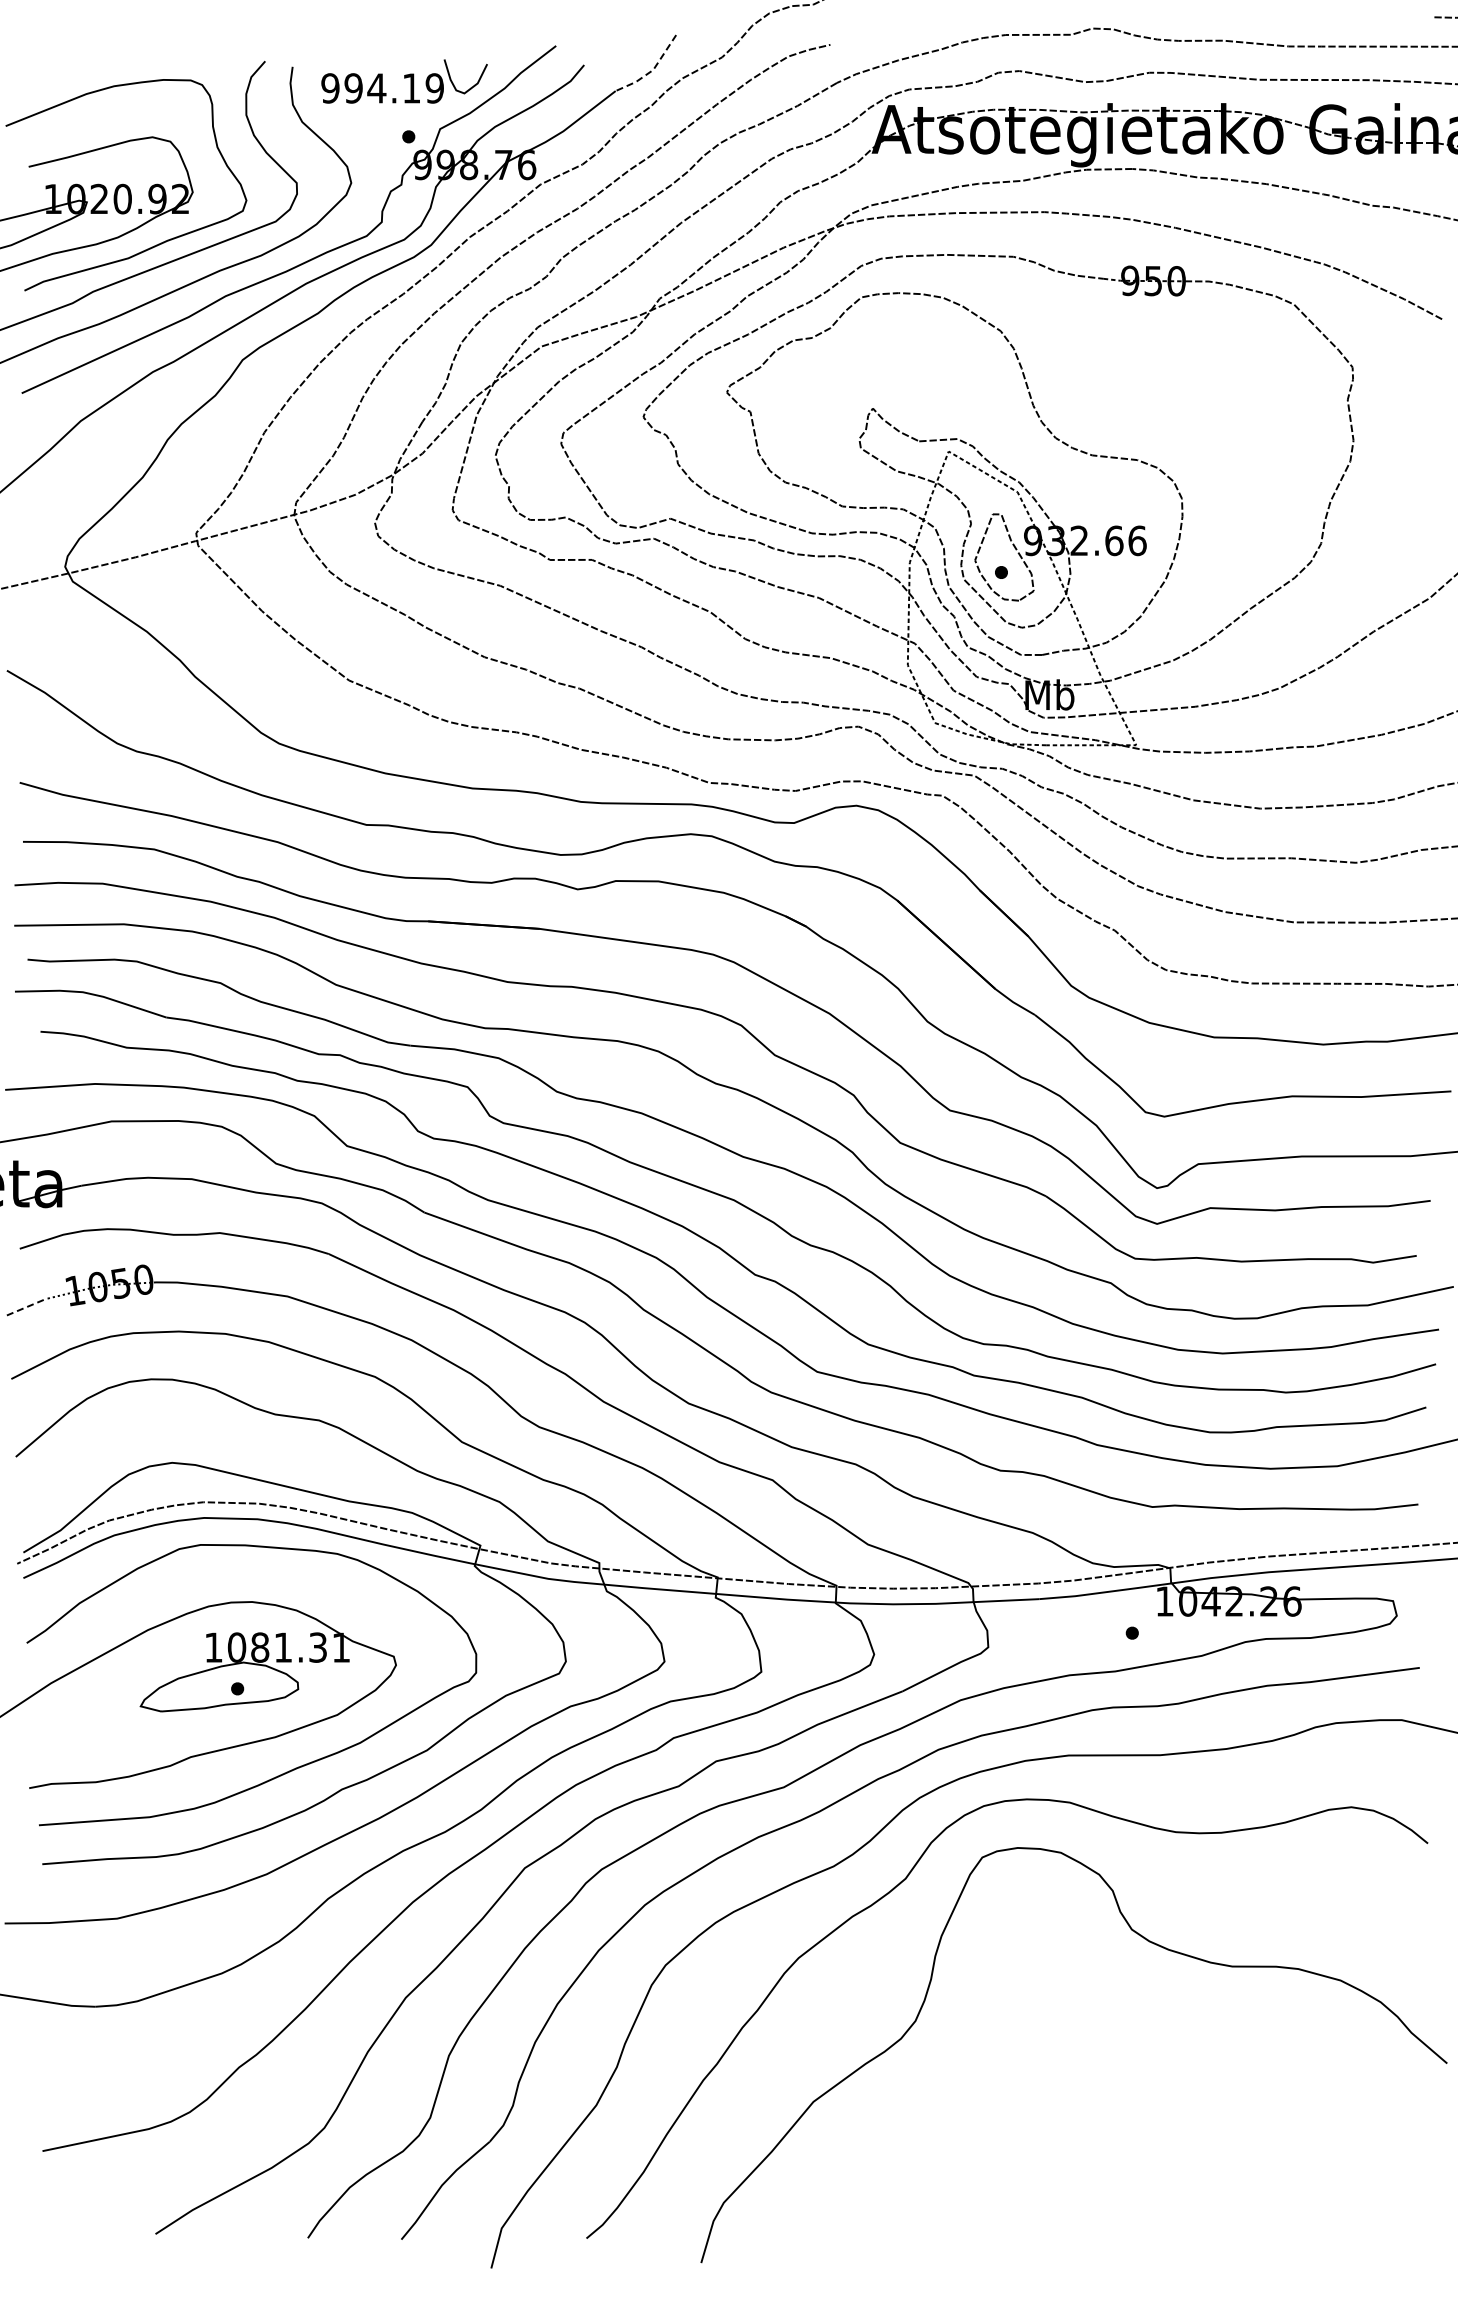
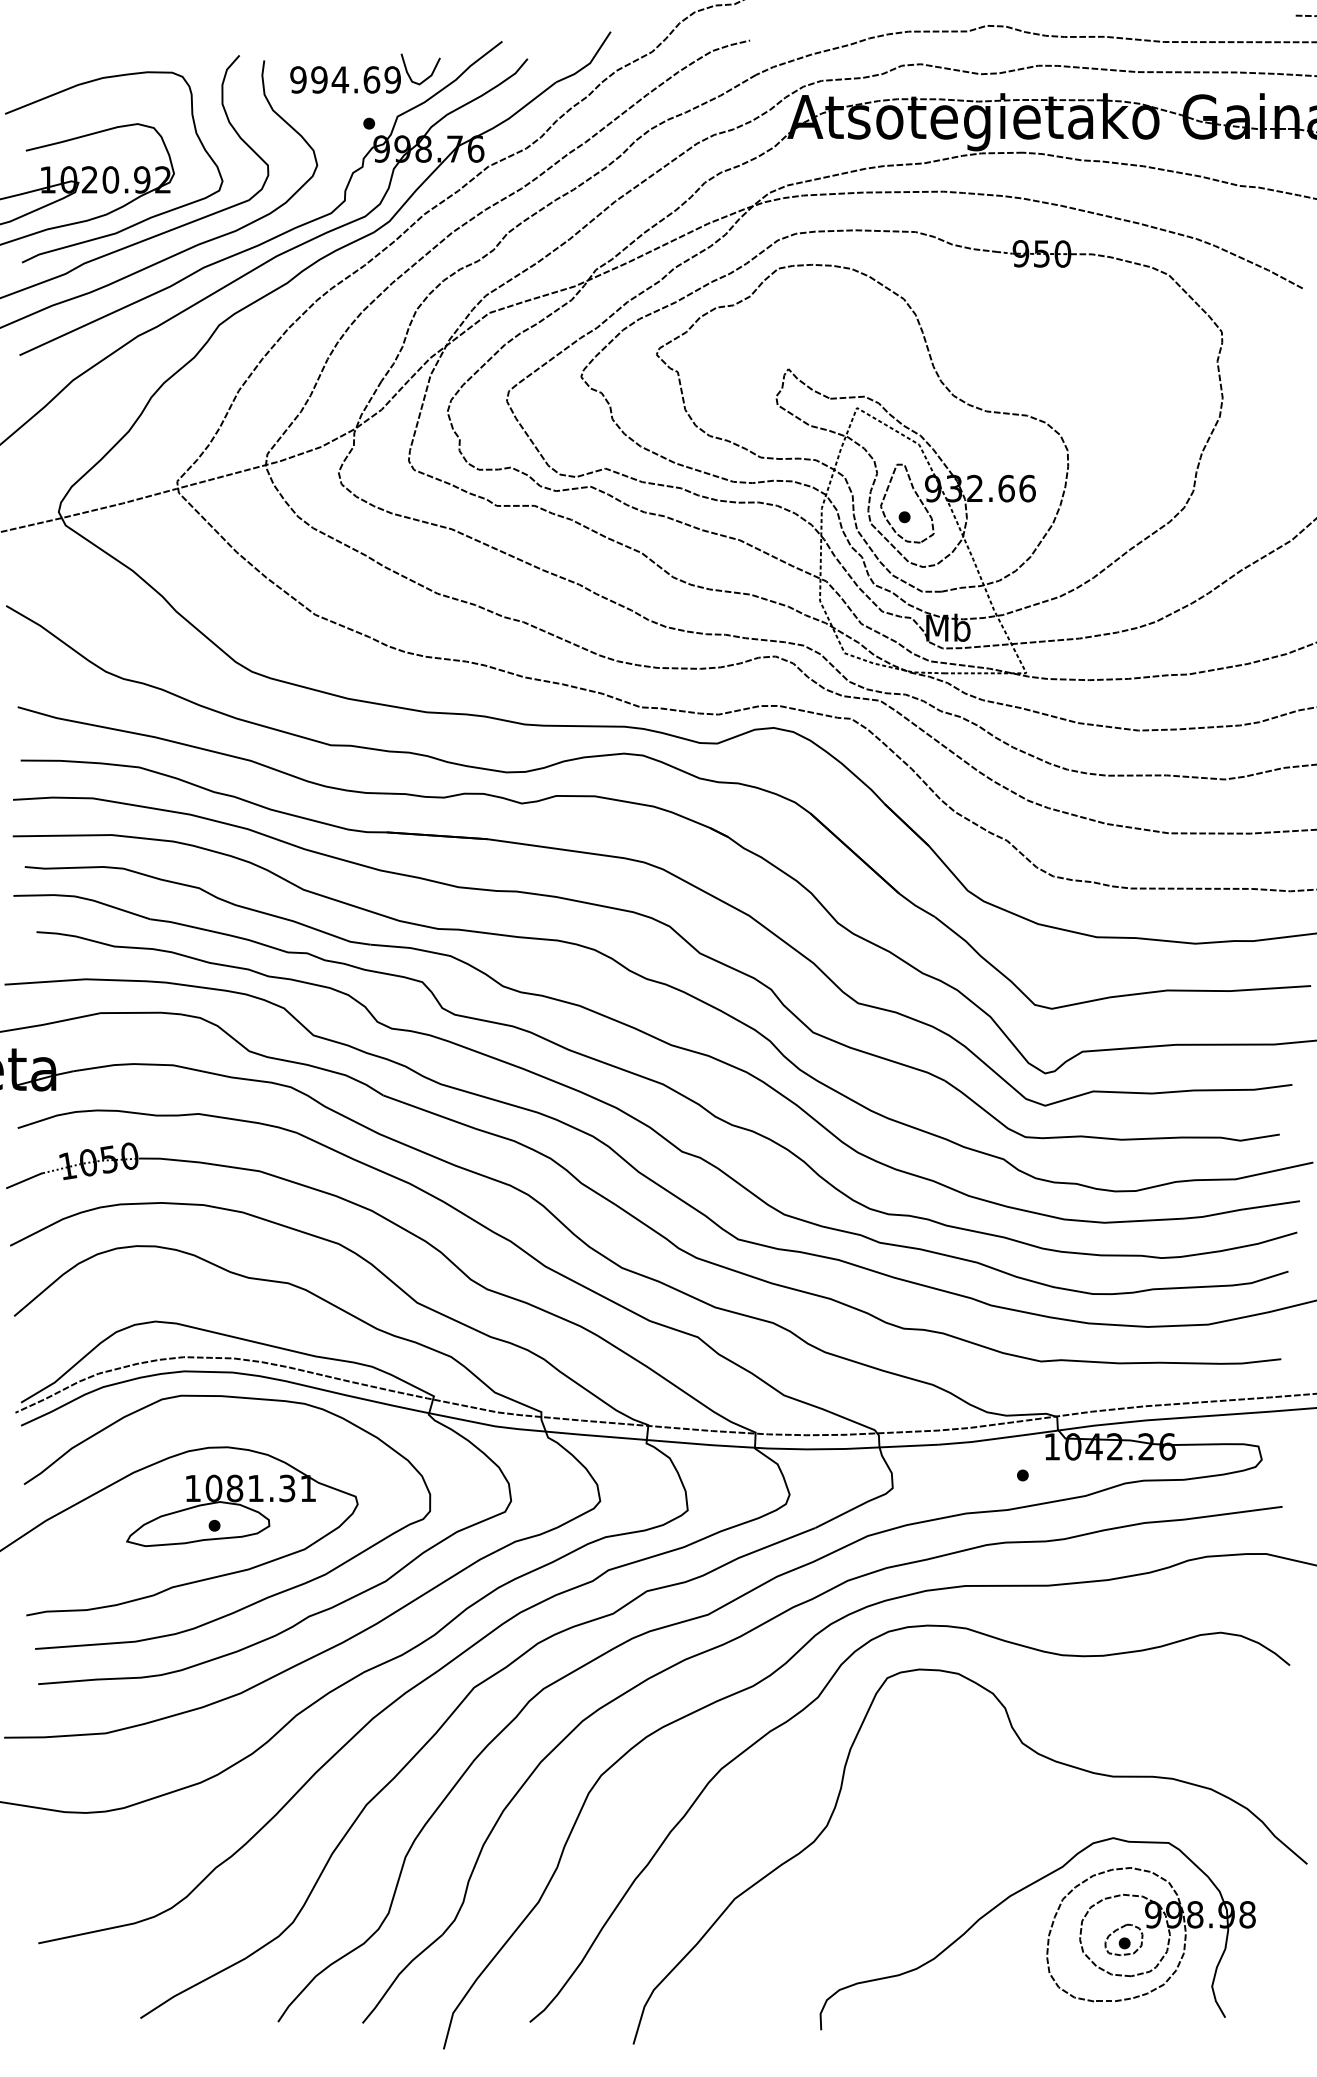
line: (651, 71) -> (588, 64), dashed -> solid
text: (411, 88) -> (371, 79), 994.19 -> 994.69
line: (27, 1306) -> (24, 1180), dashed -> solid
part: (1160, 2141) -> (1048, 1934), added

